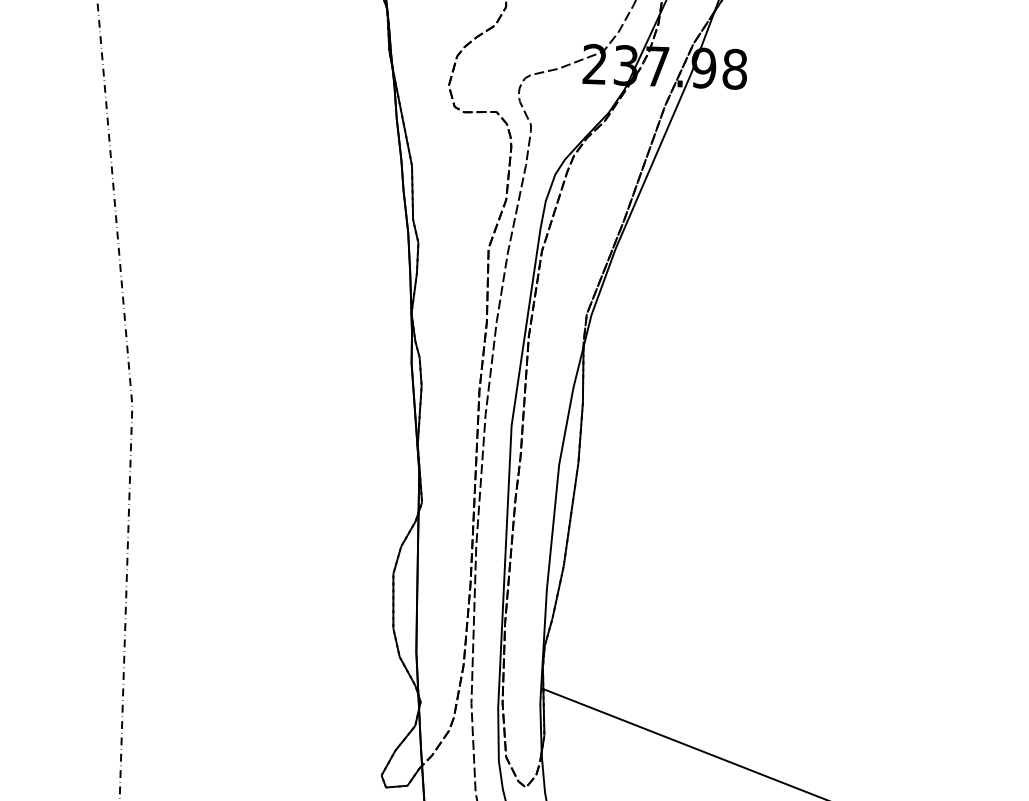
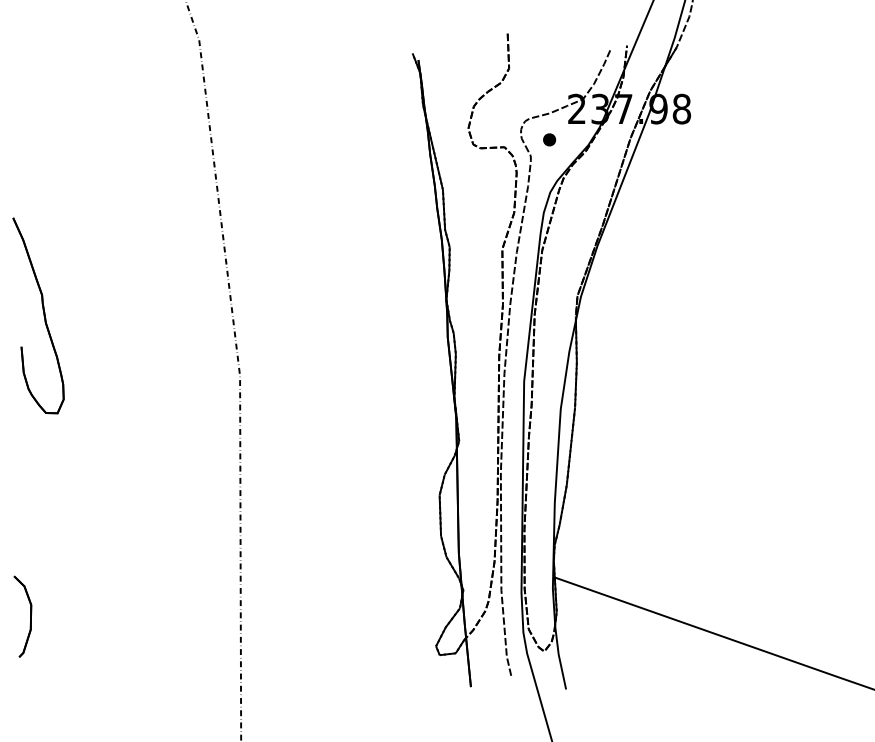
part: (556, 103) -> (549, 139), added

